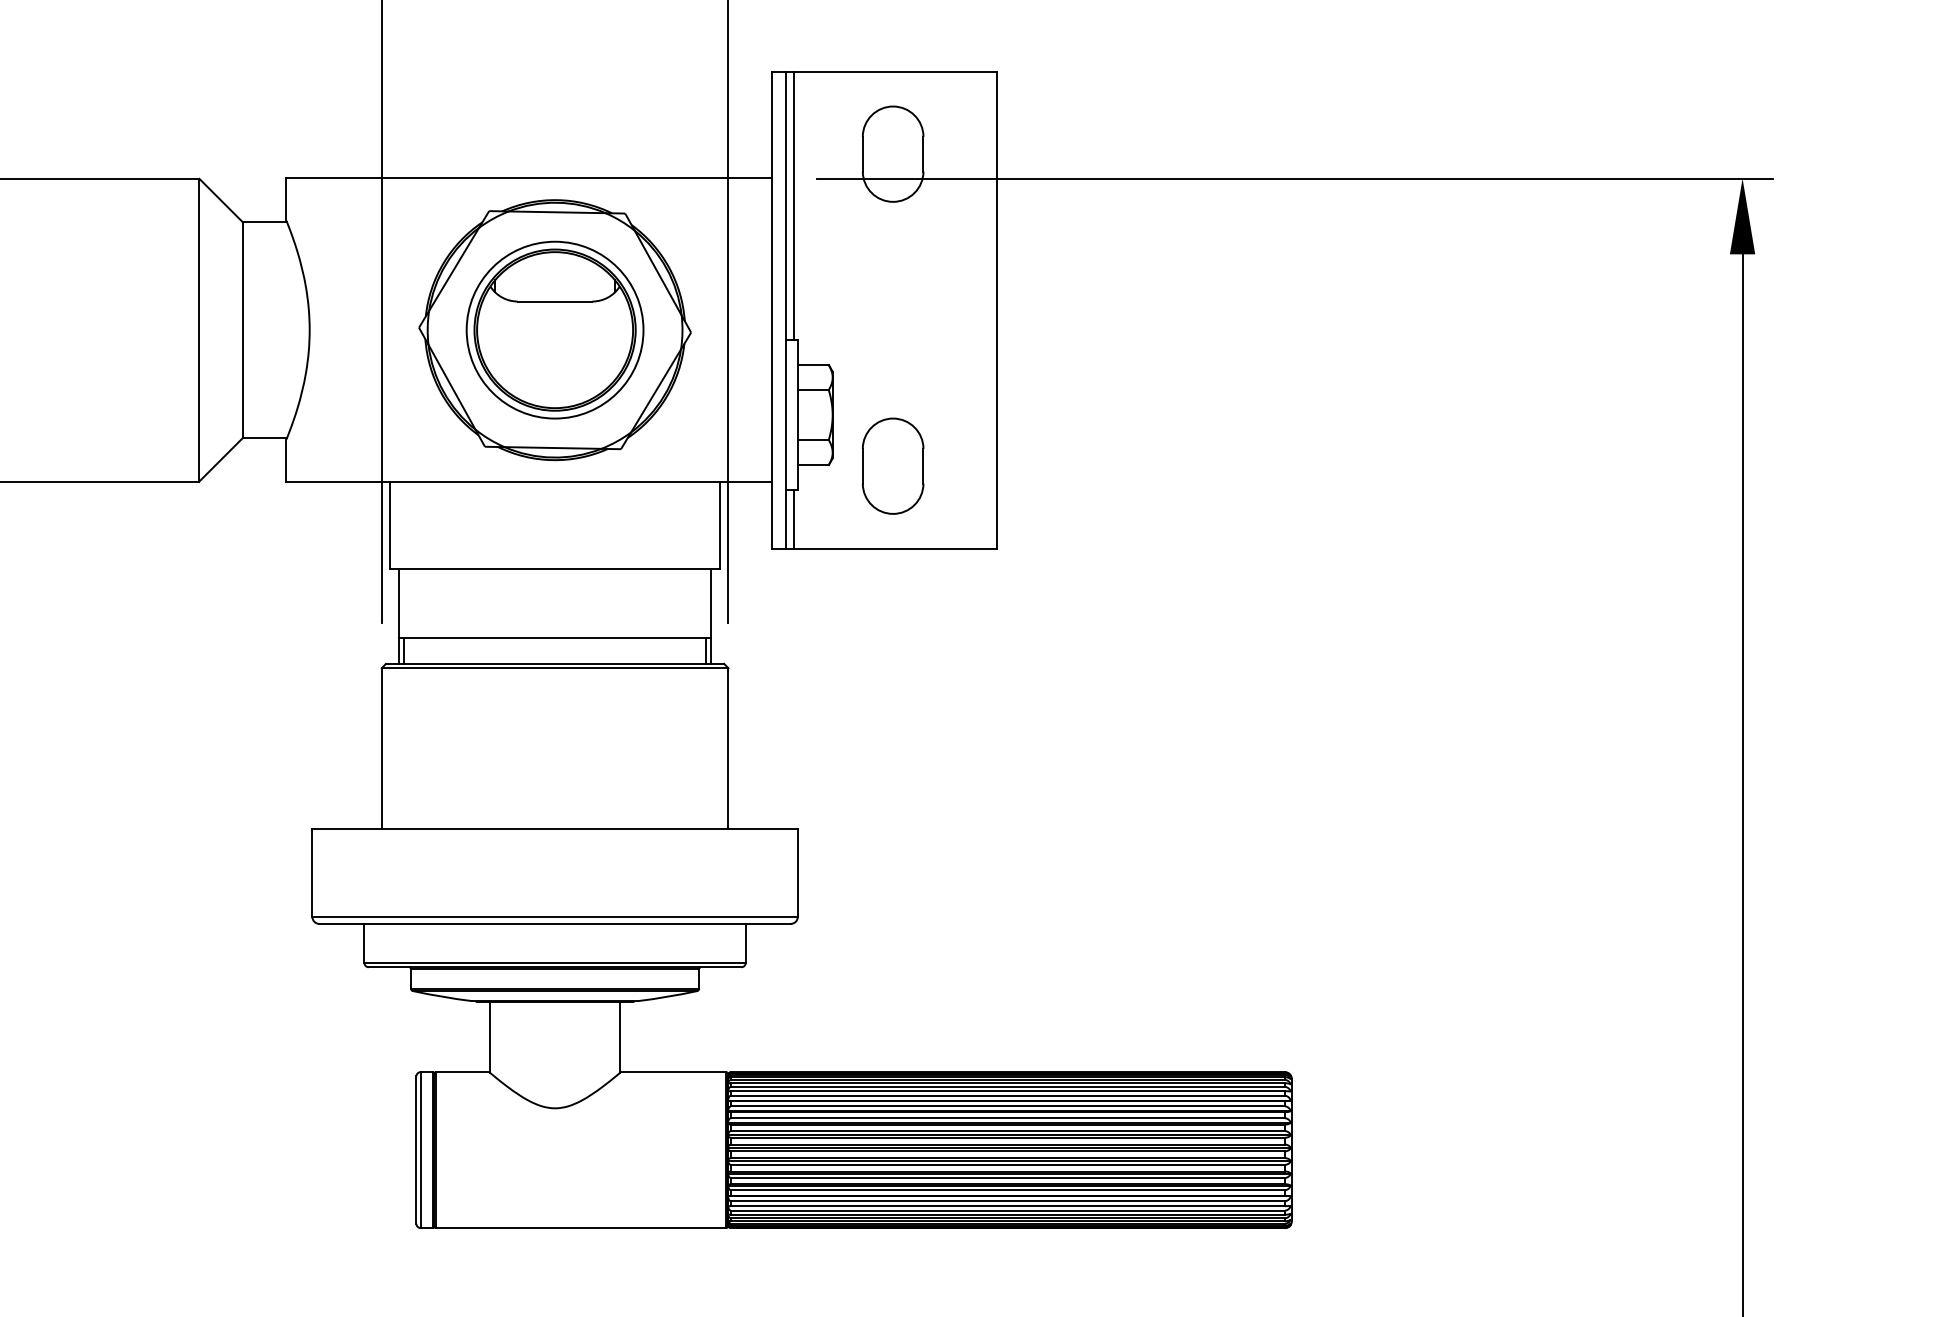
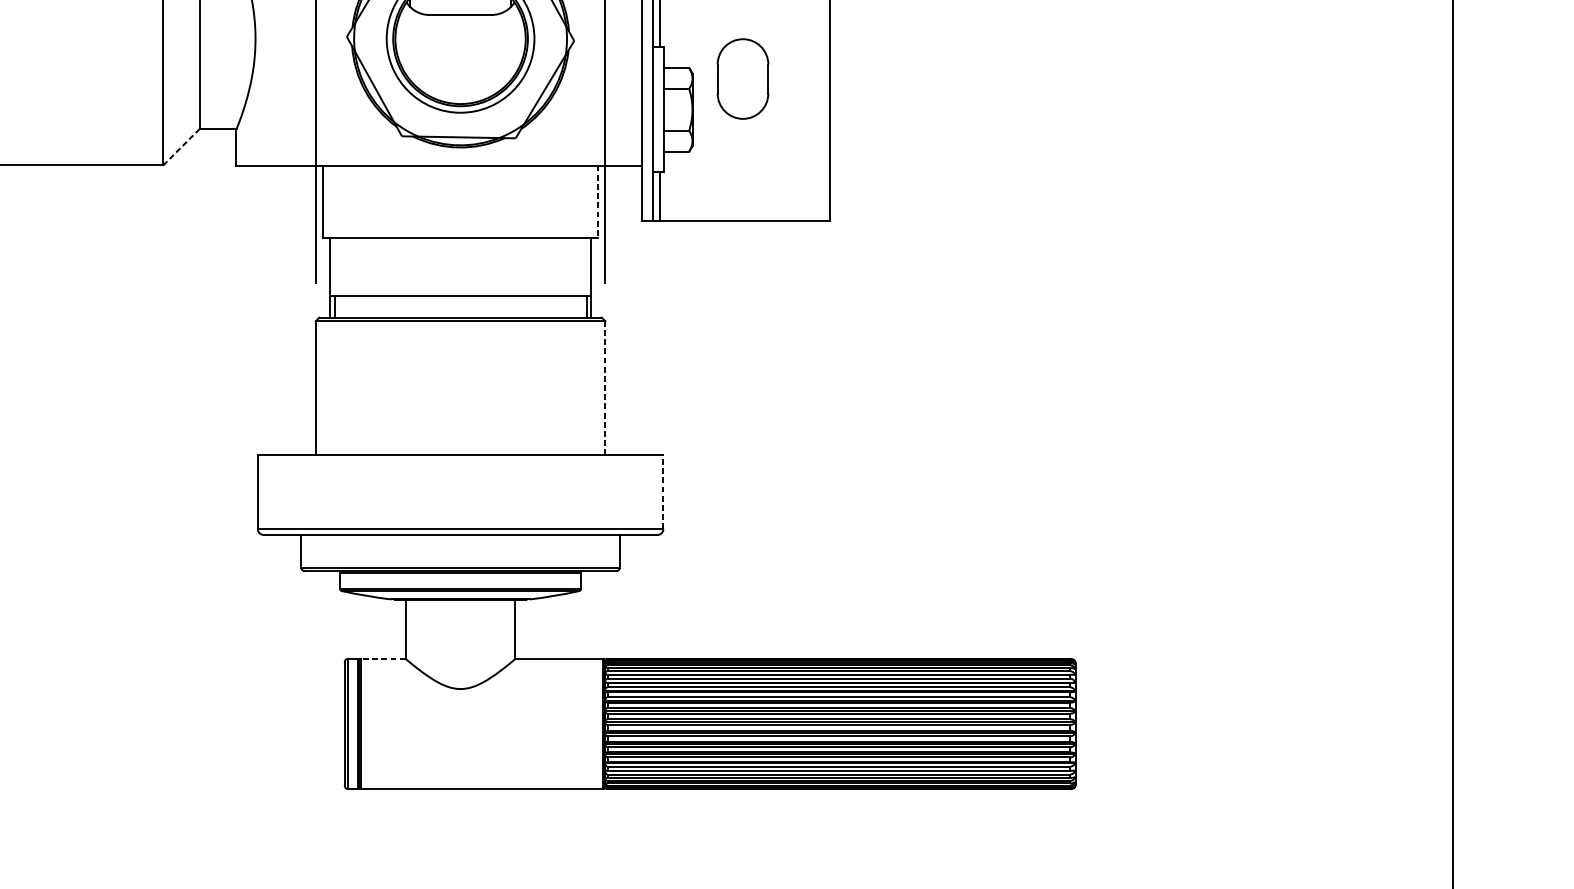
line: (221, 459) -> (181, 146), solid -> dashed
part: (892, 465) -> (742, 78), moved
line: (719, 525) -> (597, 202), solid -> dashed
line: (728, 747) -> (605, 387), solid -> dashed
line: (797, 872) -> (663, 492), solid -> dashed
line: (462, 1072) -> (383, 659), solid -> dashed

